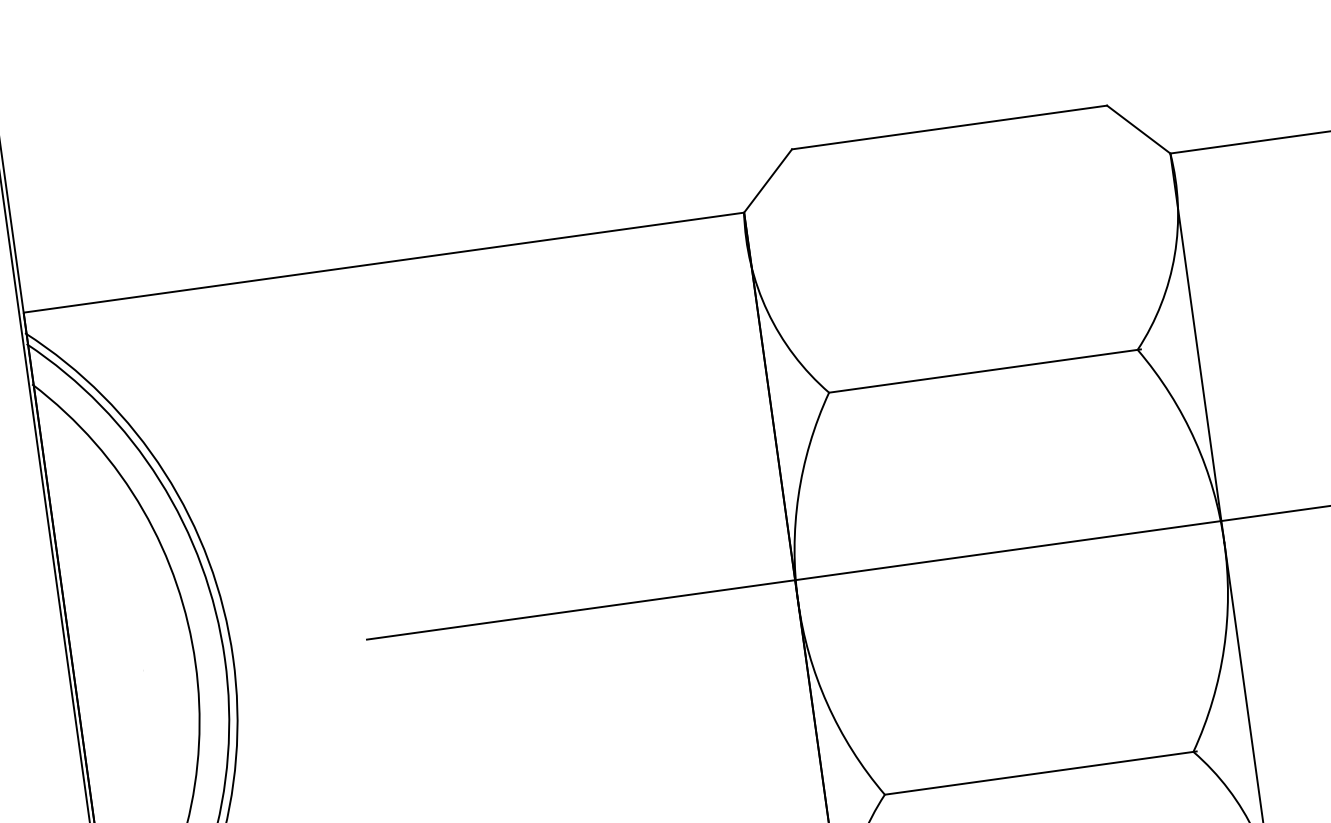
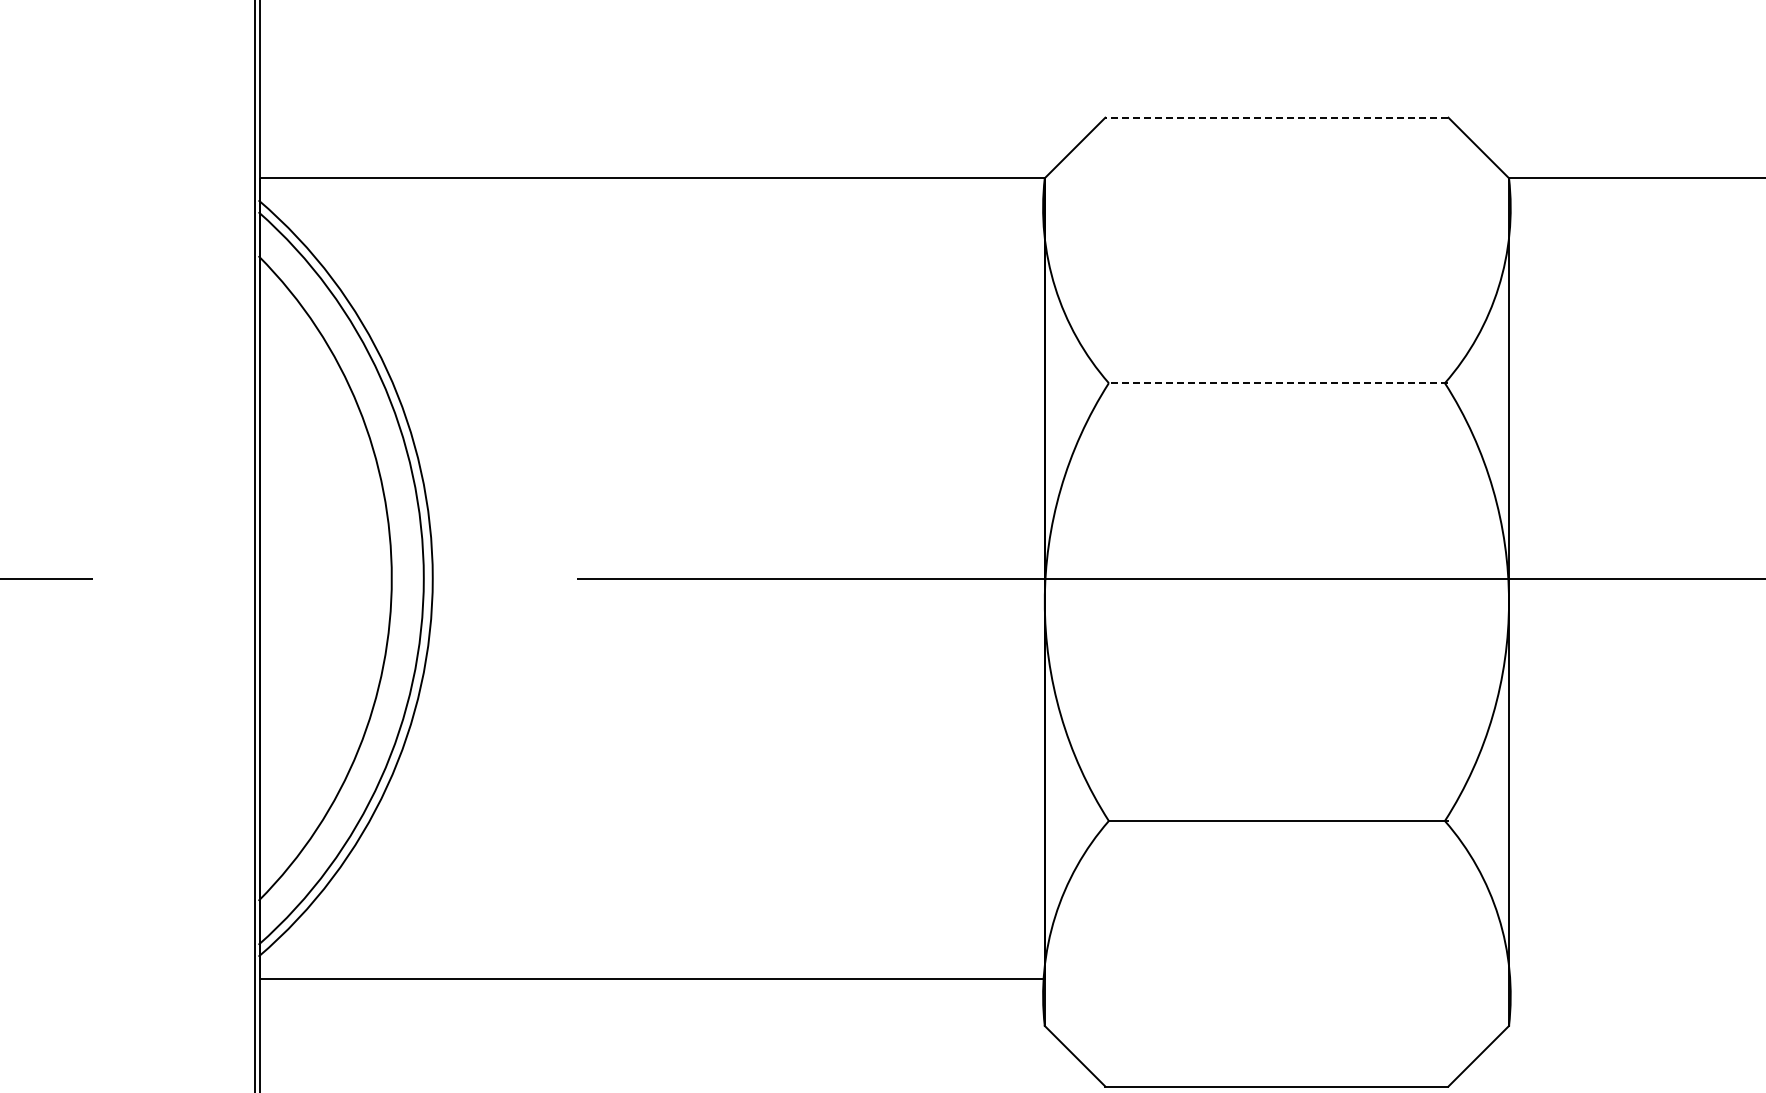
line: (949, 127) -> (1276, 117), solid -> dashed
line: (984, 371) -> (1278, 383), solid -> dashed

